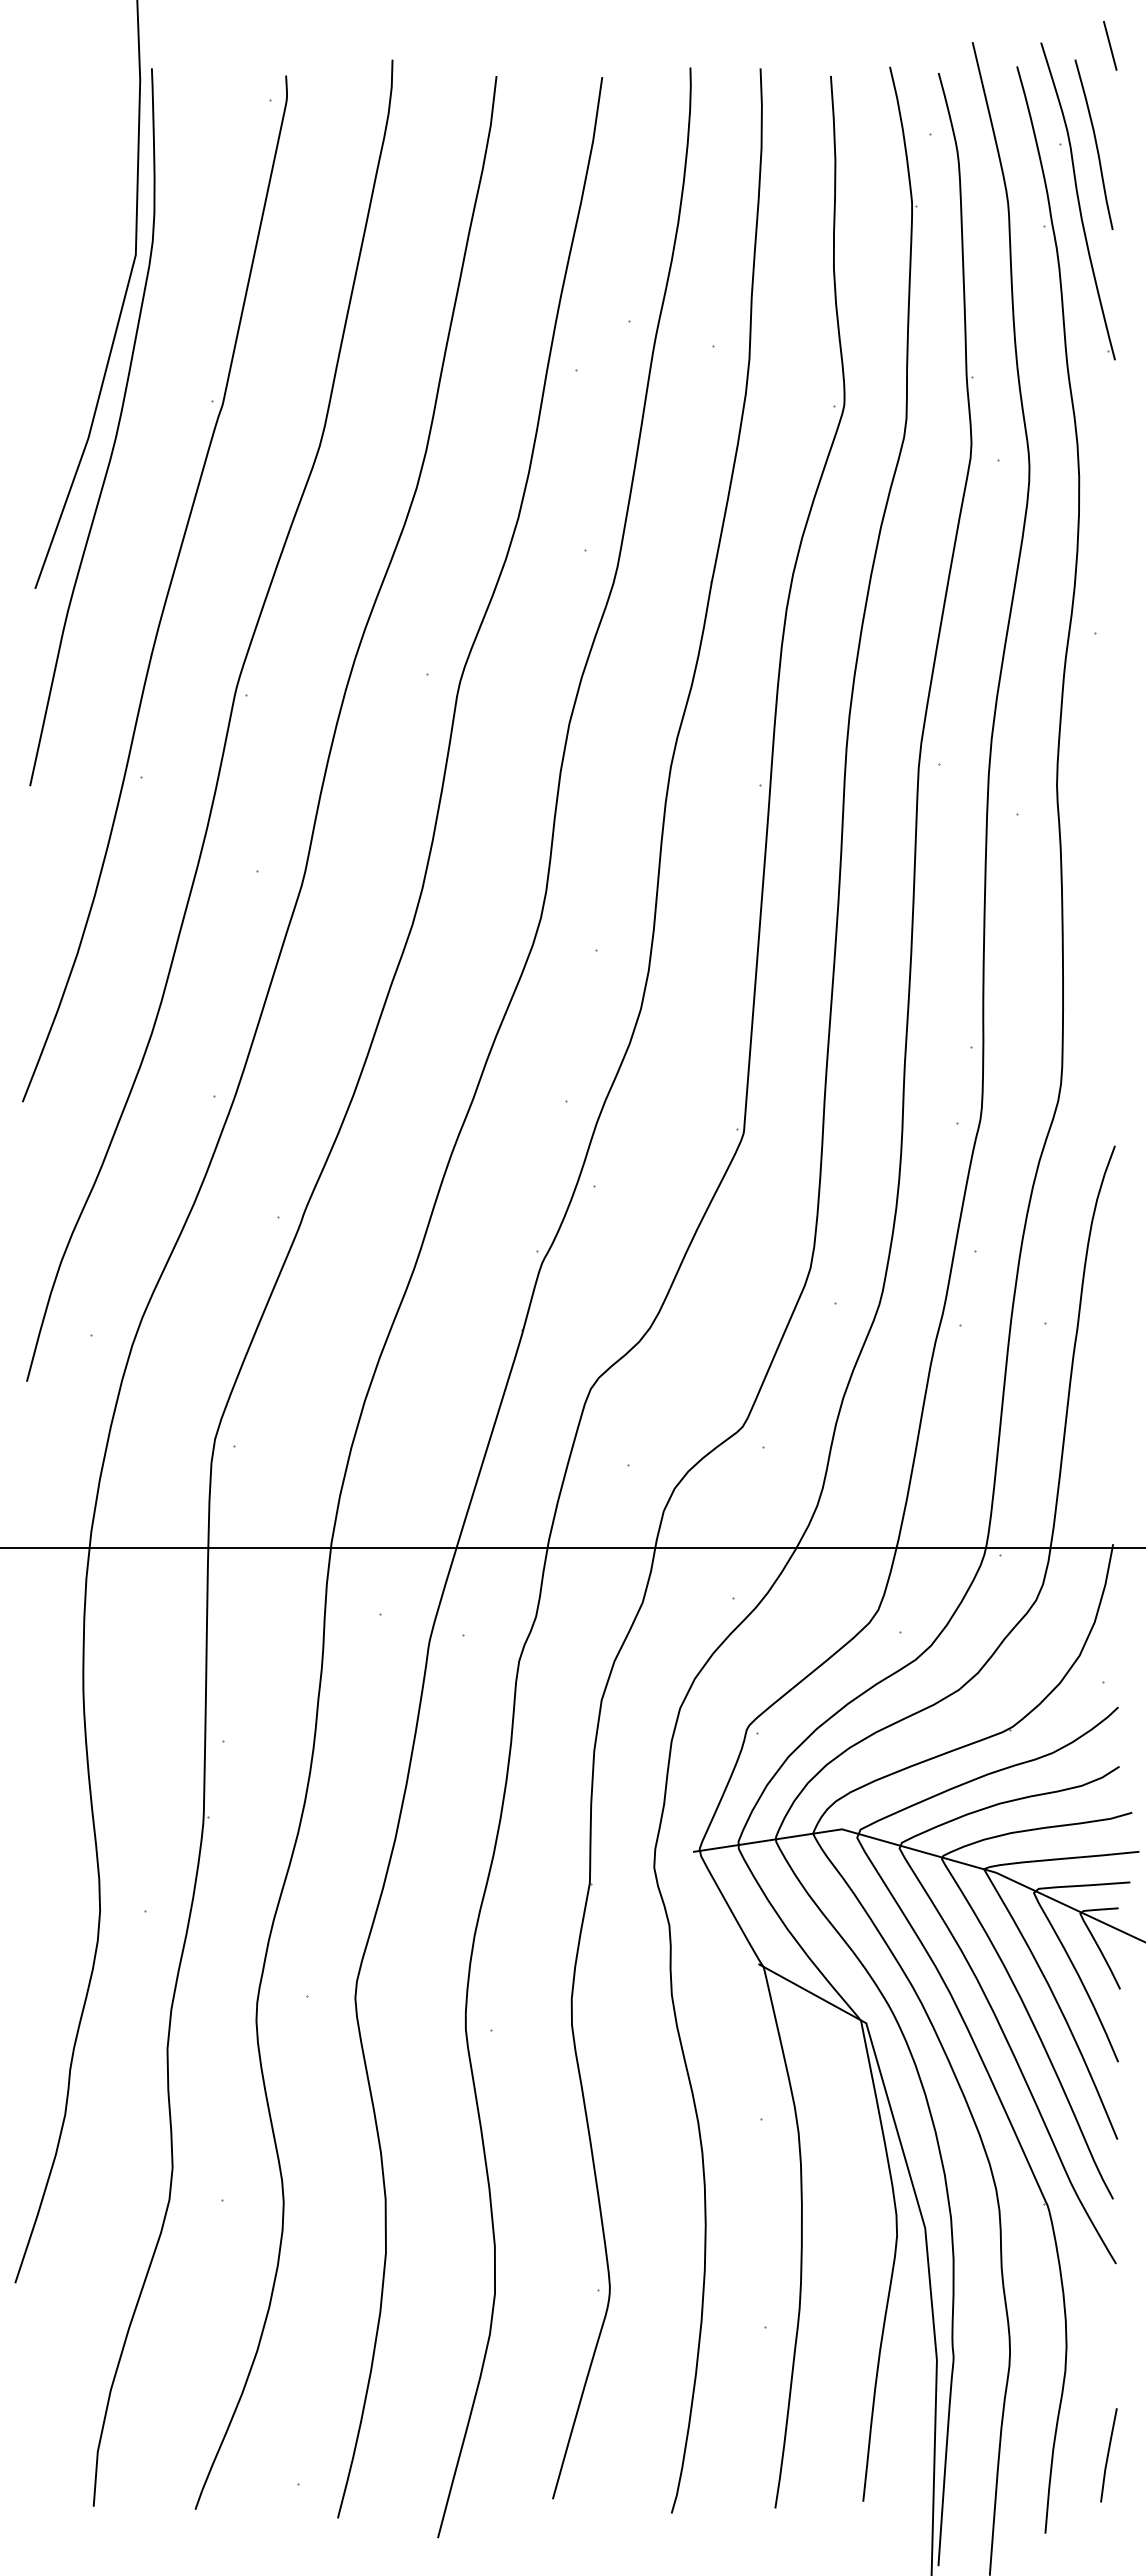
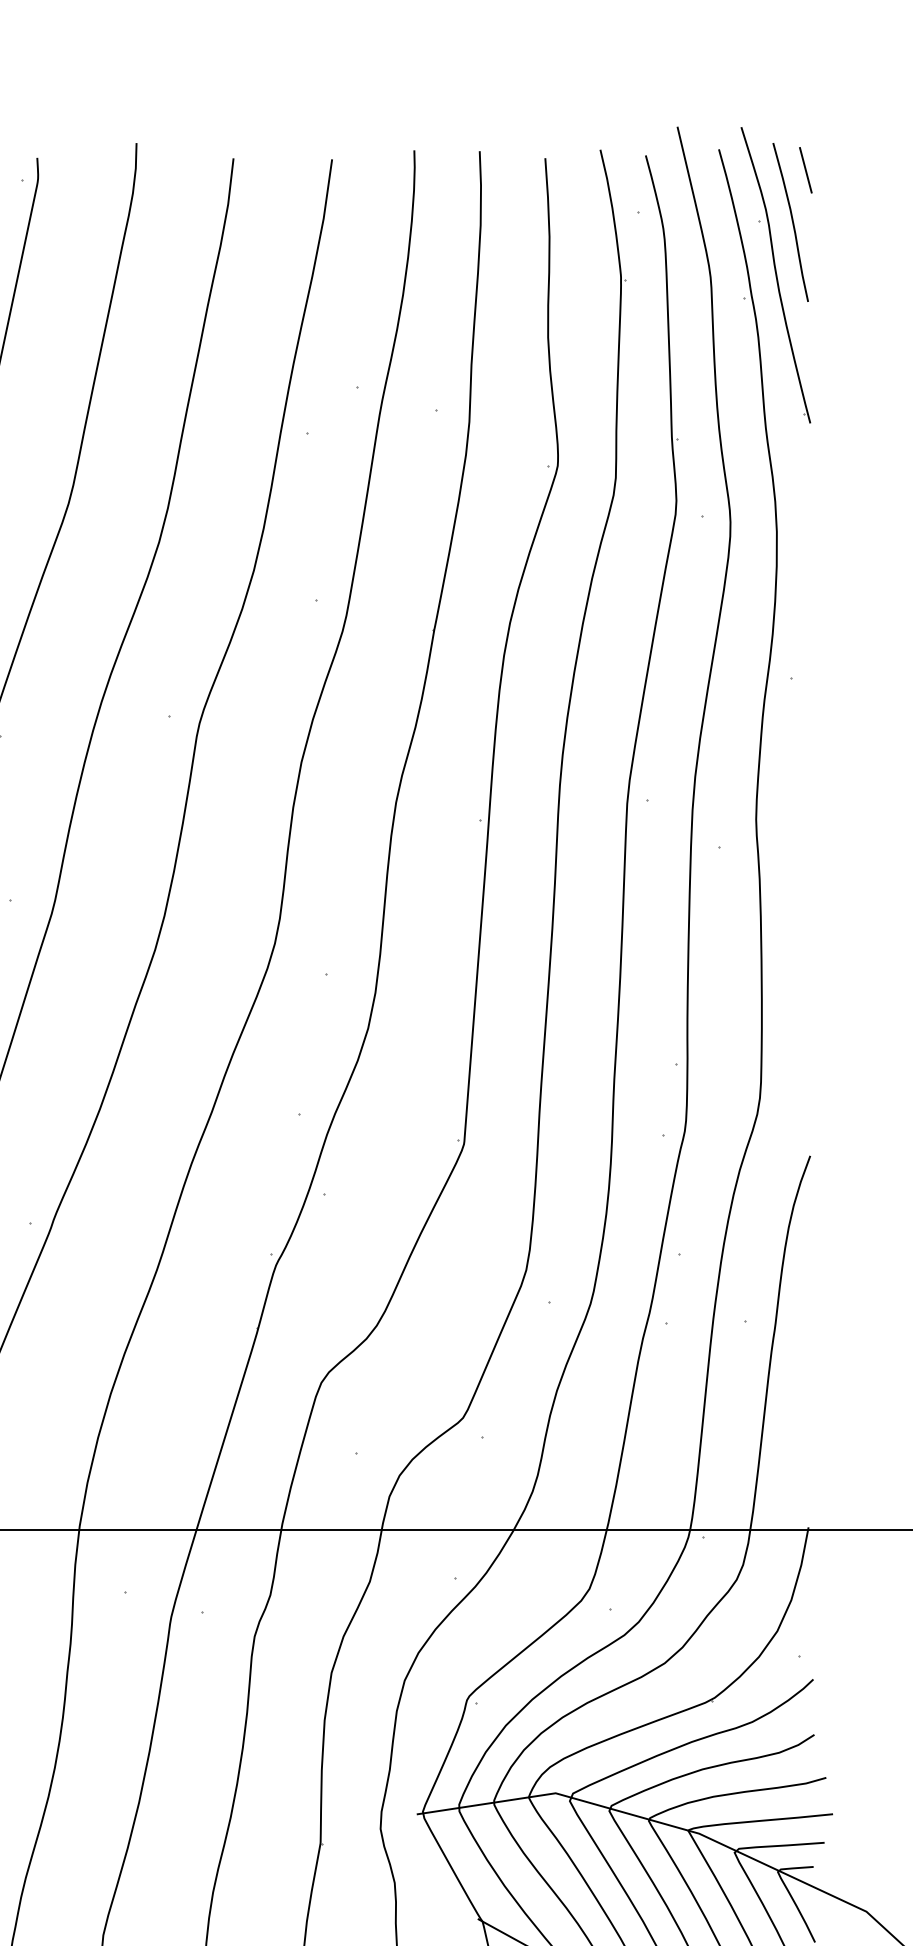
line: (1110, 45) -> (806, 169), moved

